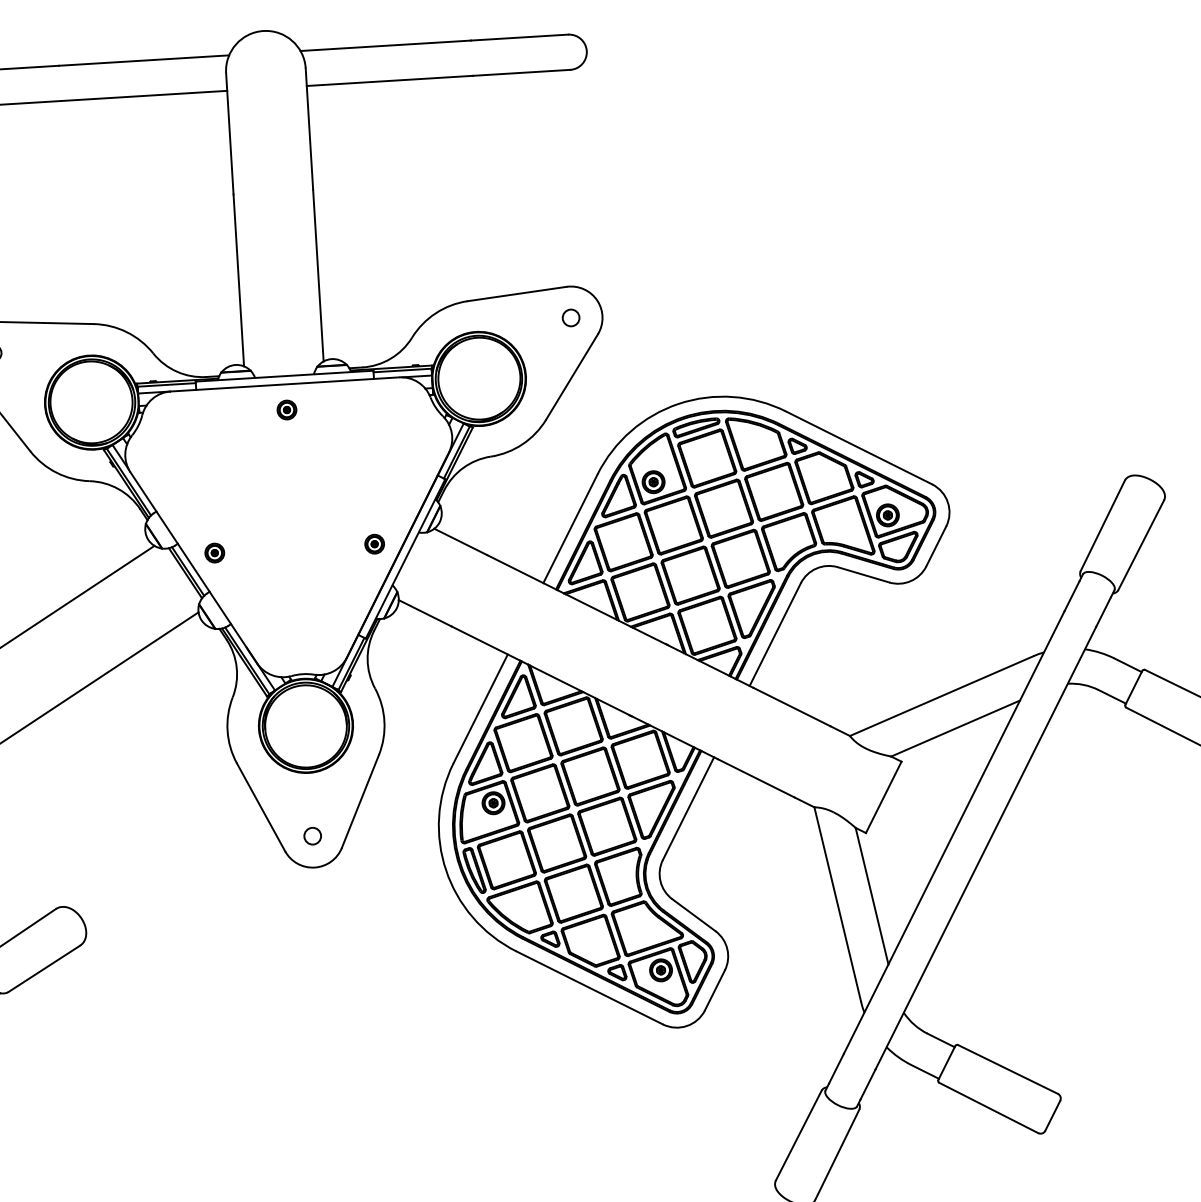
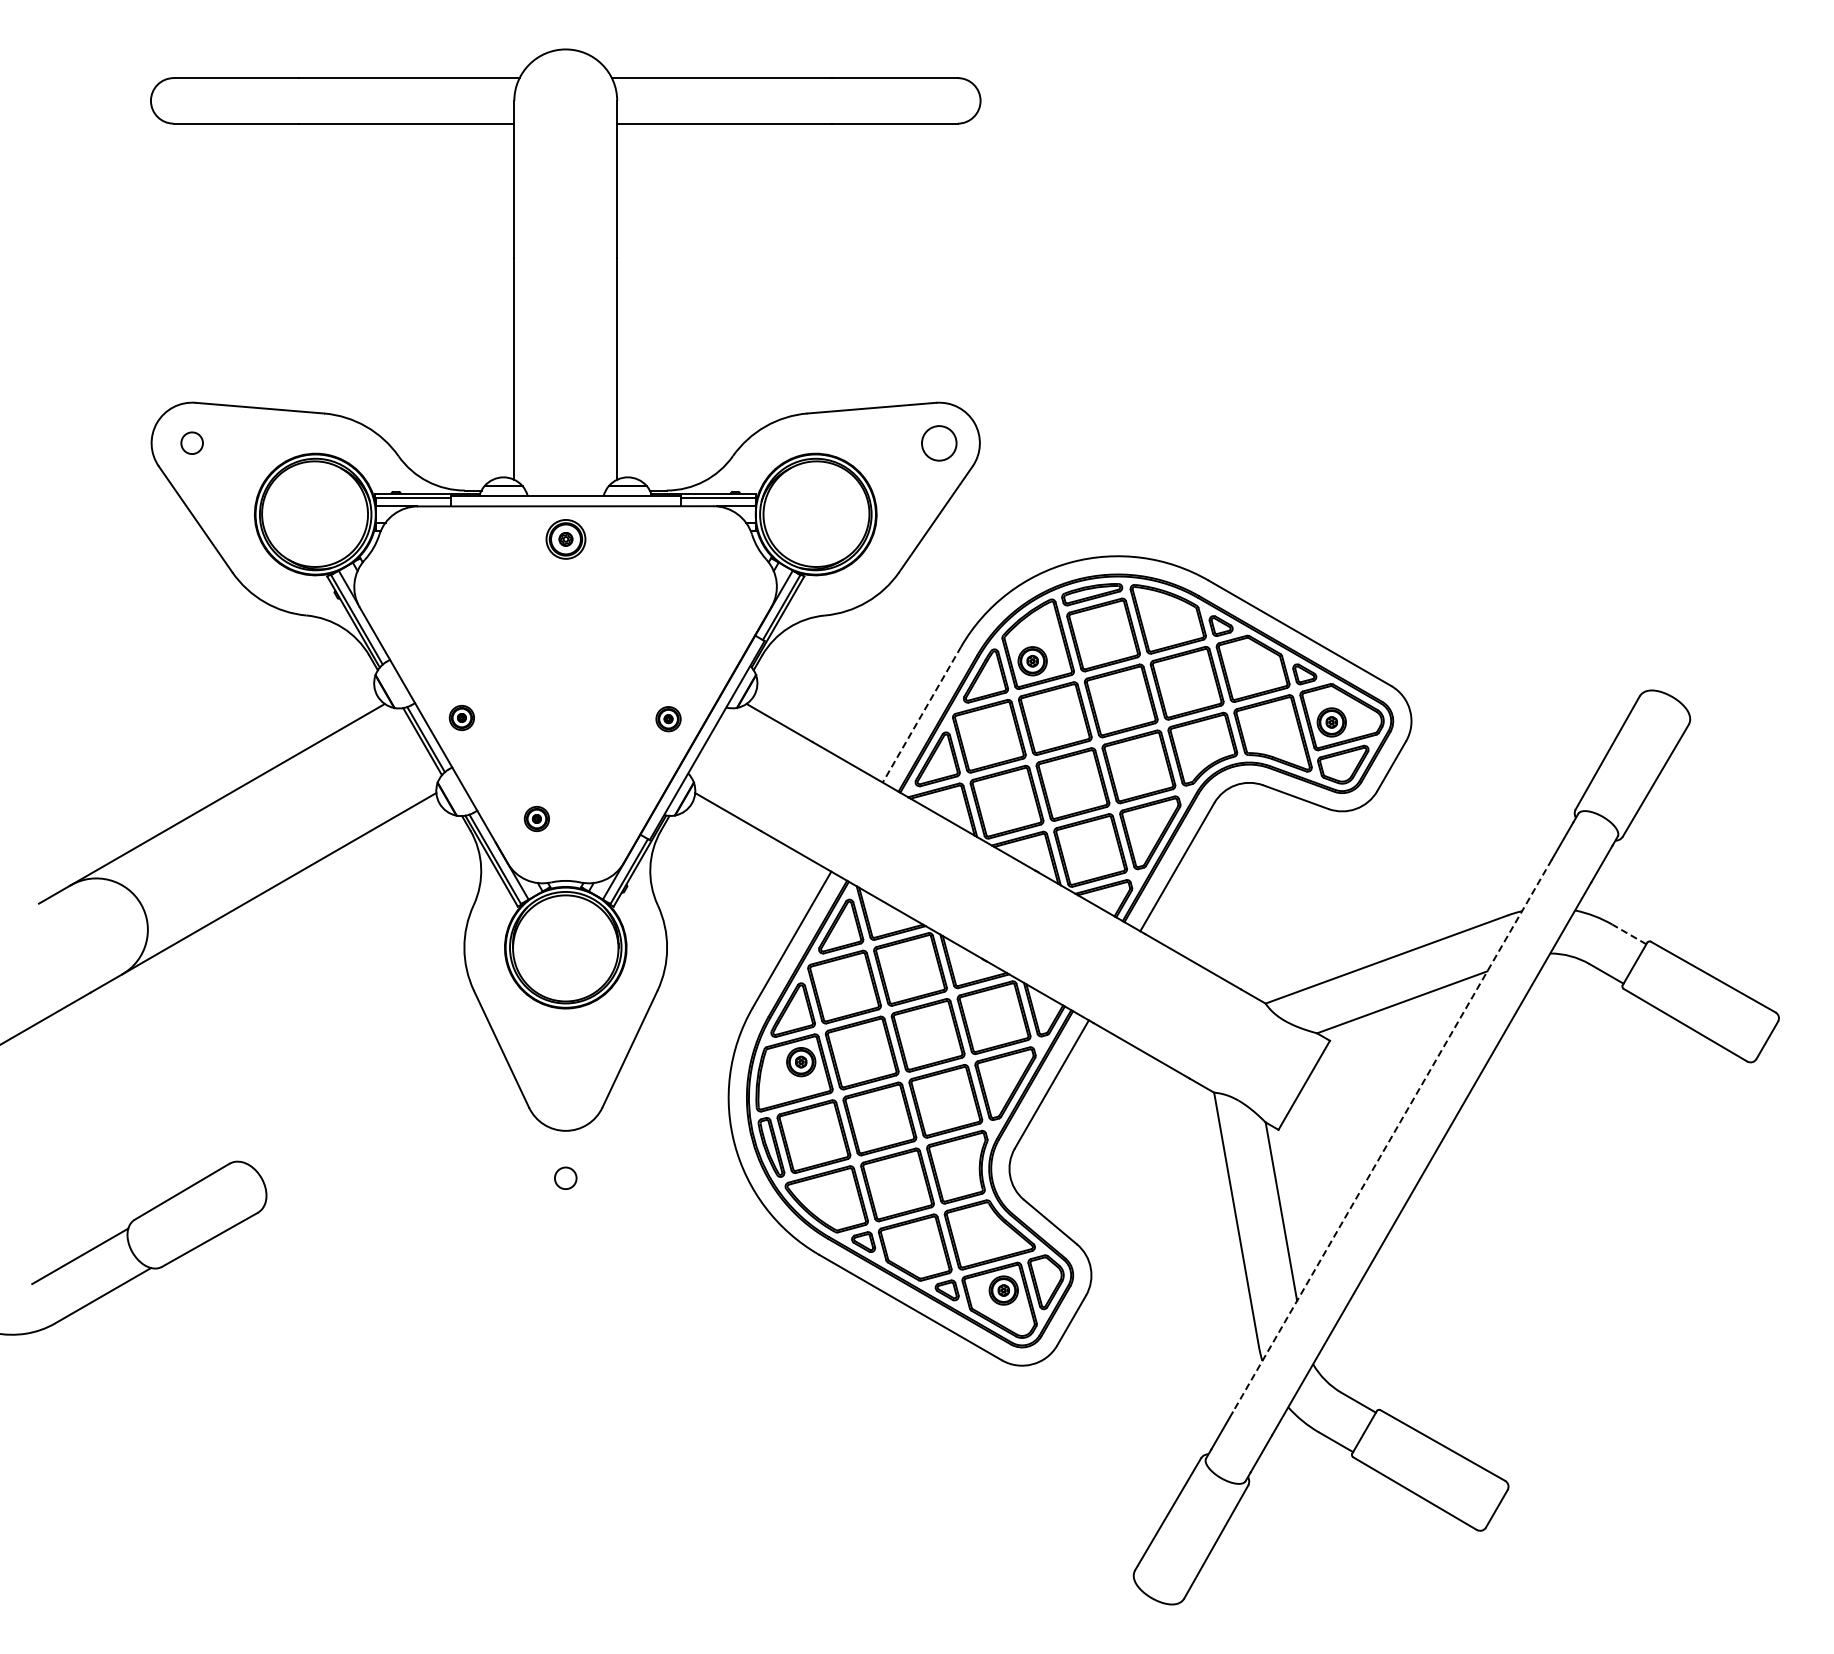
circle: (571, 317) -> (939, 442), size x1.6
part: (287, 410) -> (566, 539), size x1.6
line: (570, 529) -> (921, 715), solid -> dashed
part: (277, 627) -> (536, 818), added
line: (1128, 665) -> (1629, 934), solid -> dashed
line: (954, 832) -> (1392, 1136), solid -> dashed
circle: (312, 835) -> (565, 1177), moved

